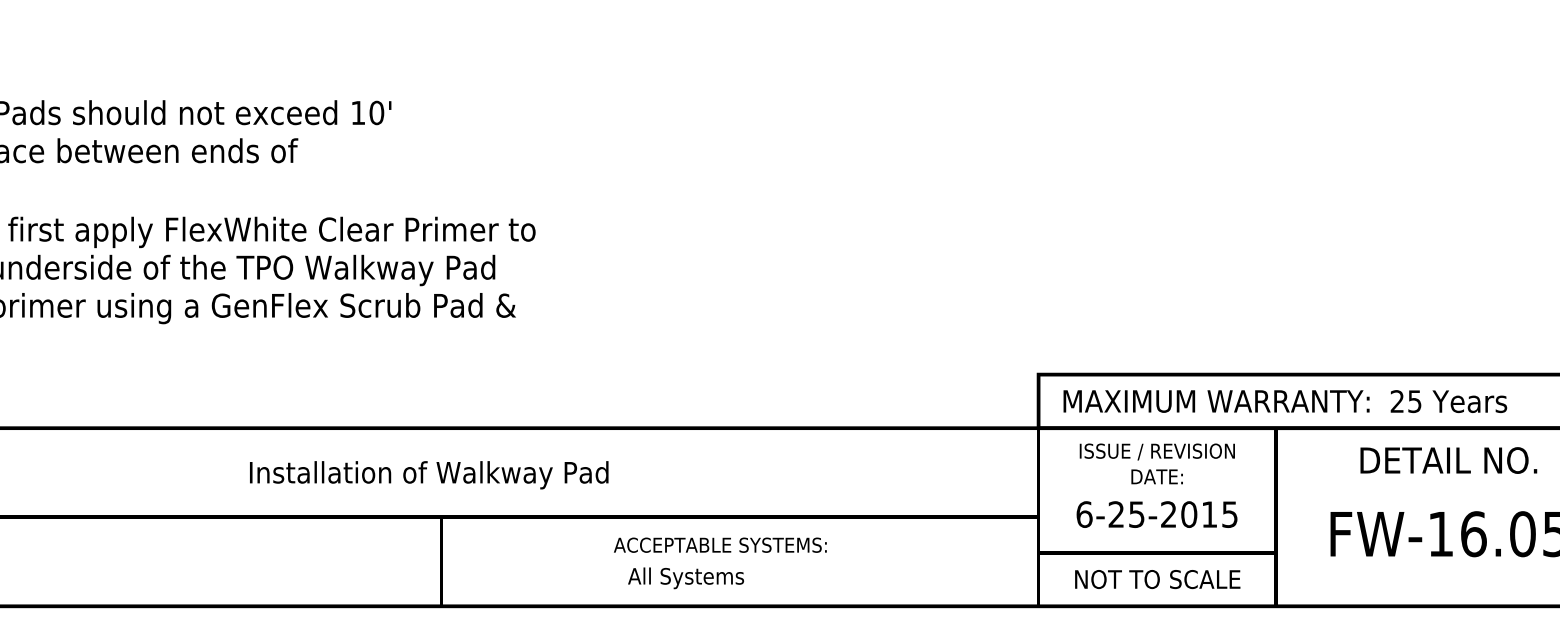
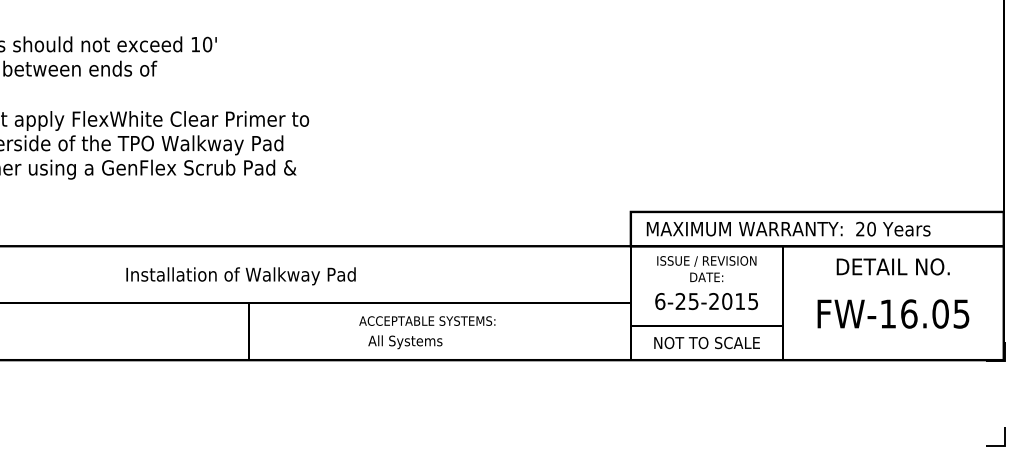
text: (1414, 400) -> (871, 228), 25 -> 20

